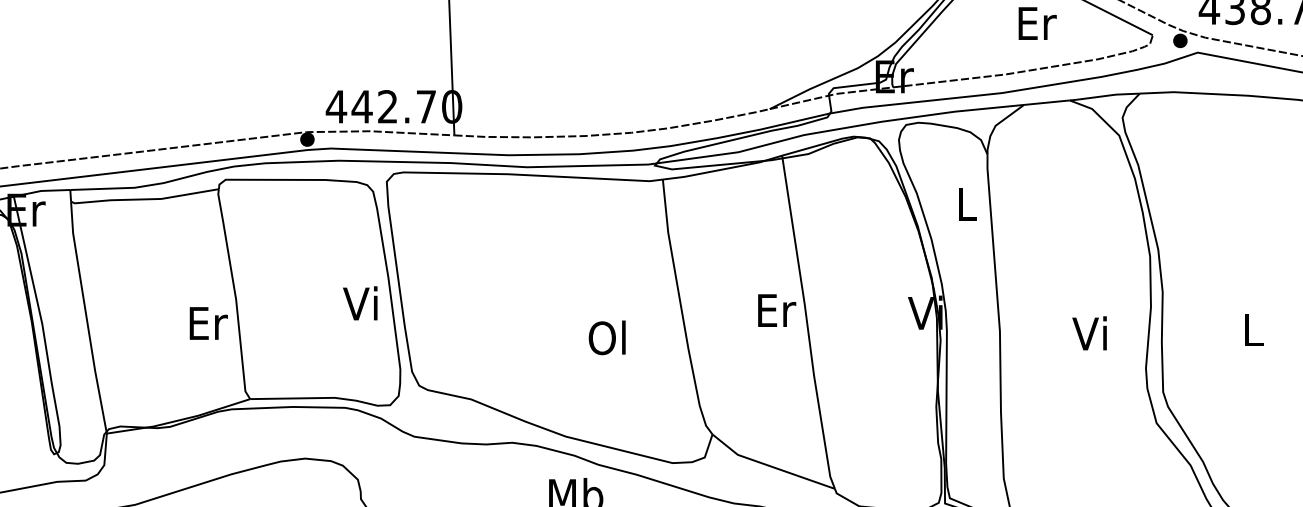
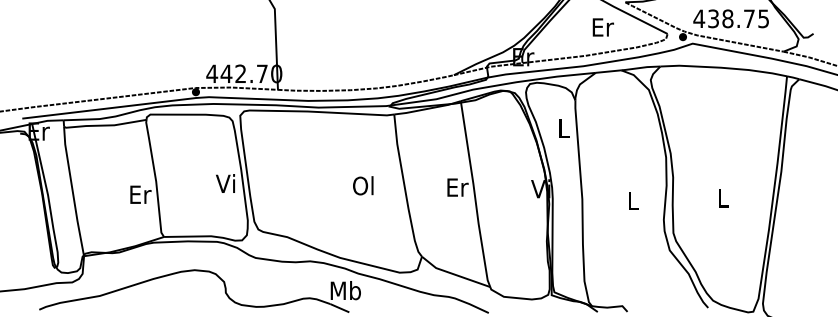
text: (1088, 331) -> (631, 199), Vi -> L
text: (607, 337) -> (363, 185), moved

